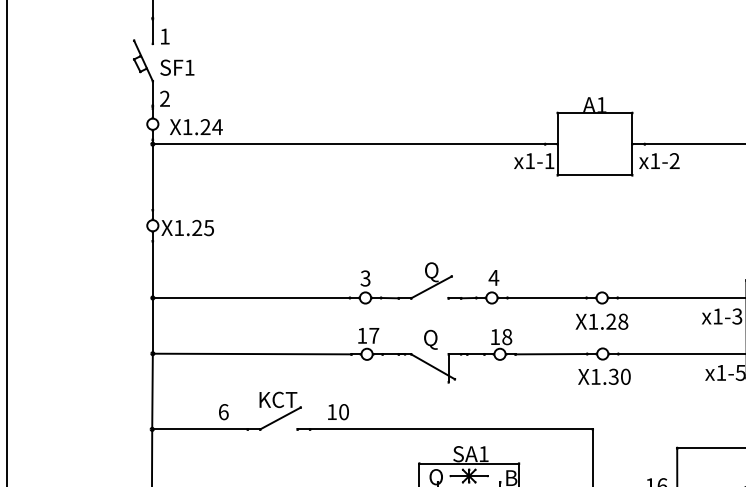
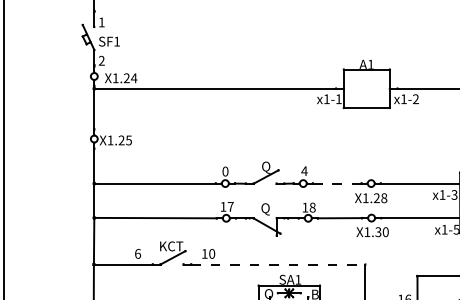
text: (365, 278) -> (225, 171), 3 -> 0
line: (547, 297) -> (337, 183), solid -> dashed
line: (451, 429) -> (278, 264), solid -> dashed

